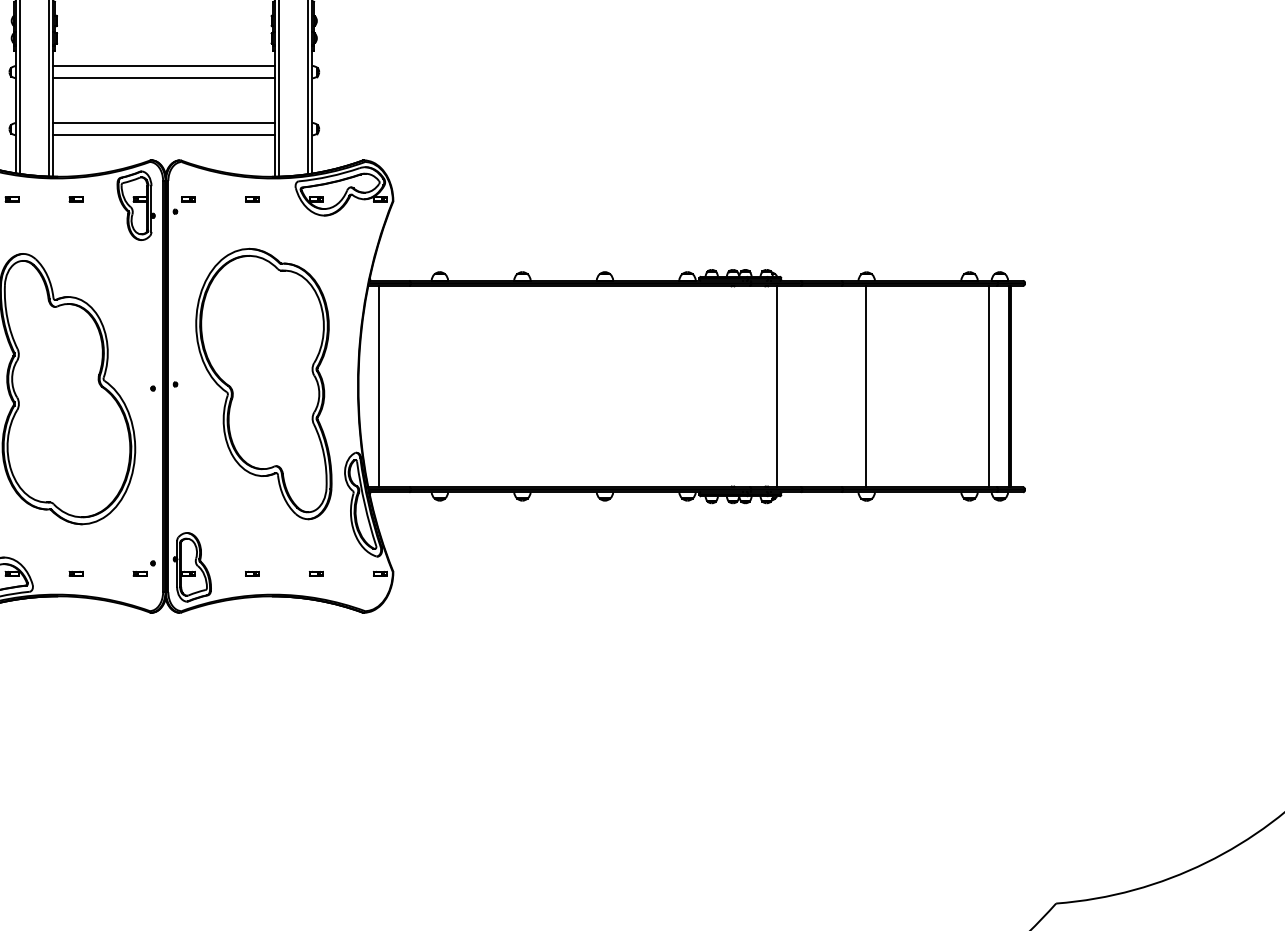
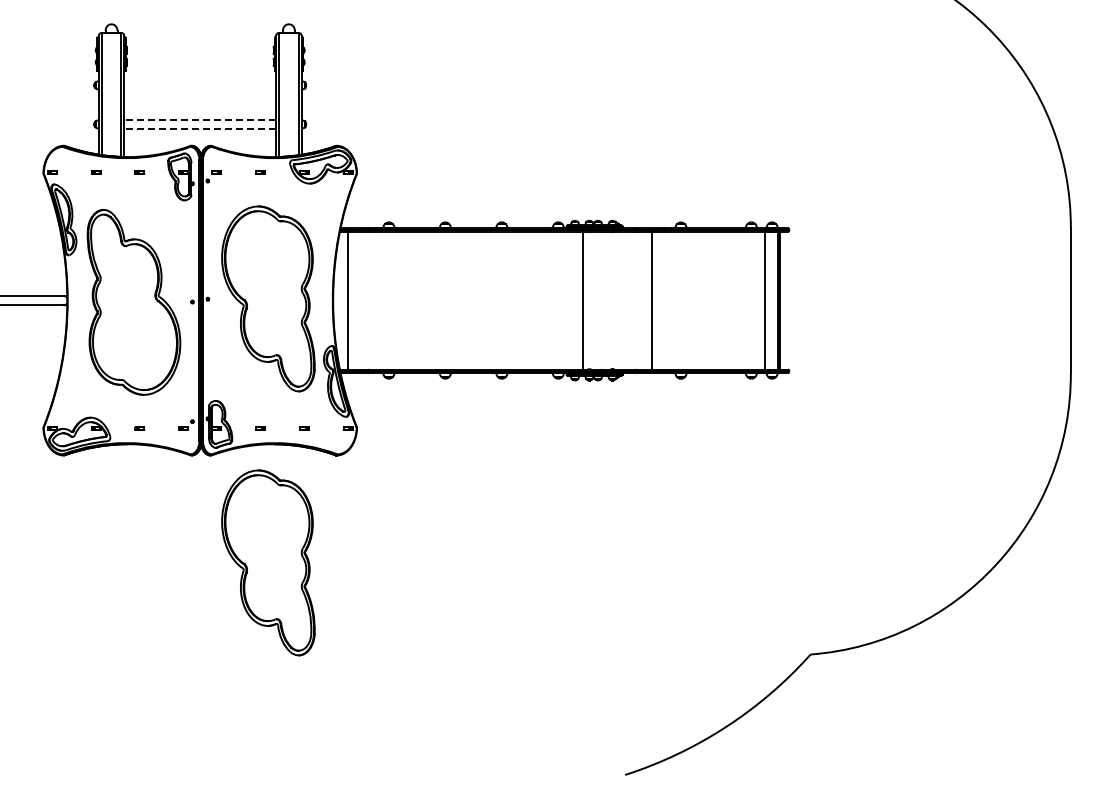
line: (164, 66) -> (200, 81), removed
line: (164, 78) -> (200, 89), removed
line: (163, 123) -> (199, 120), solid -> dashed
line: (163, 135) -> (199, 128), solid -> dashed
line: (776, 386) -> (583, 300), moved
line: (865, 386) -> (651, 300), moved
part: (264, 769) -> (268, 562), added

